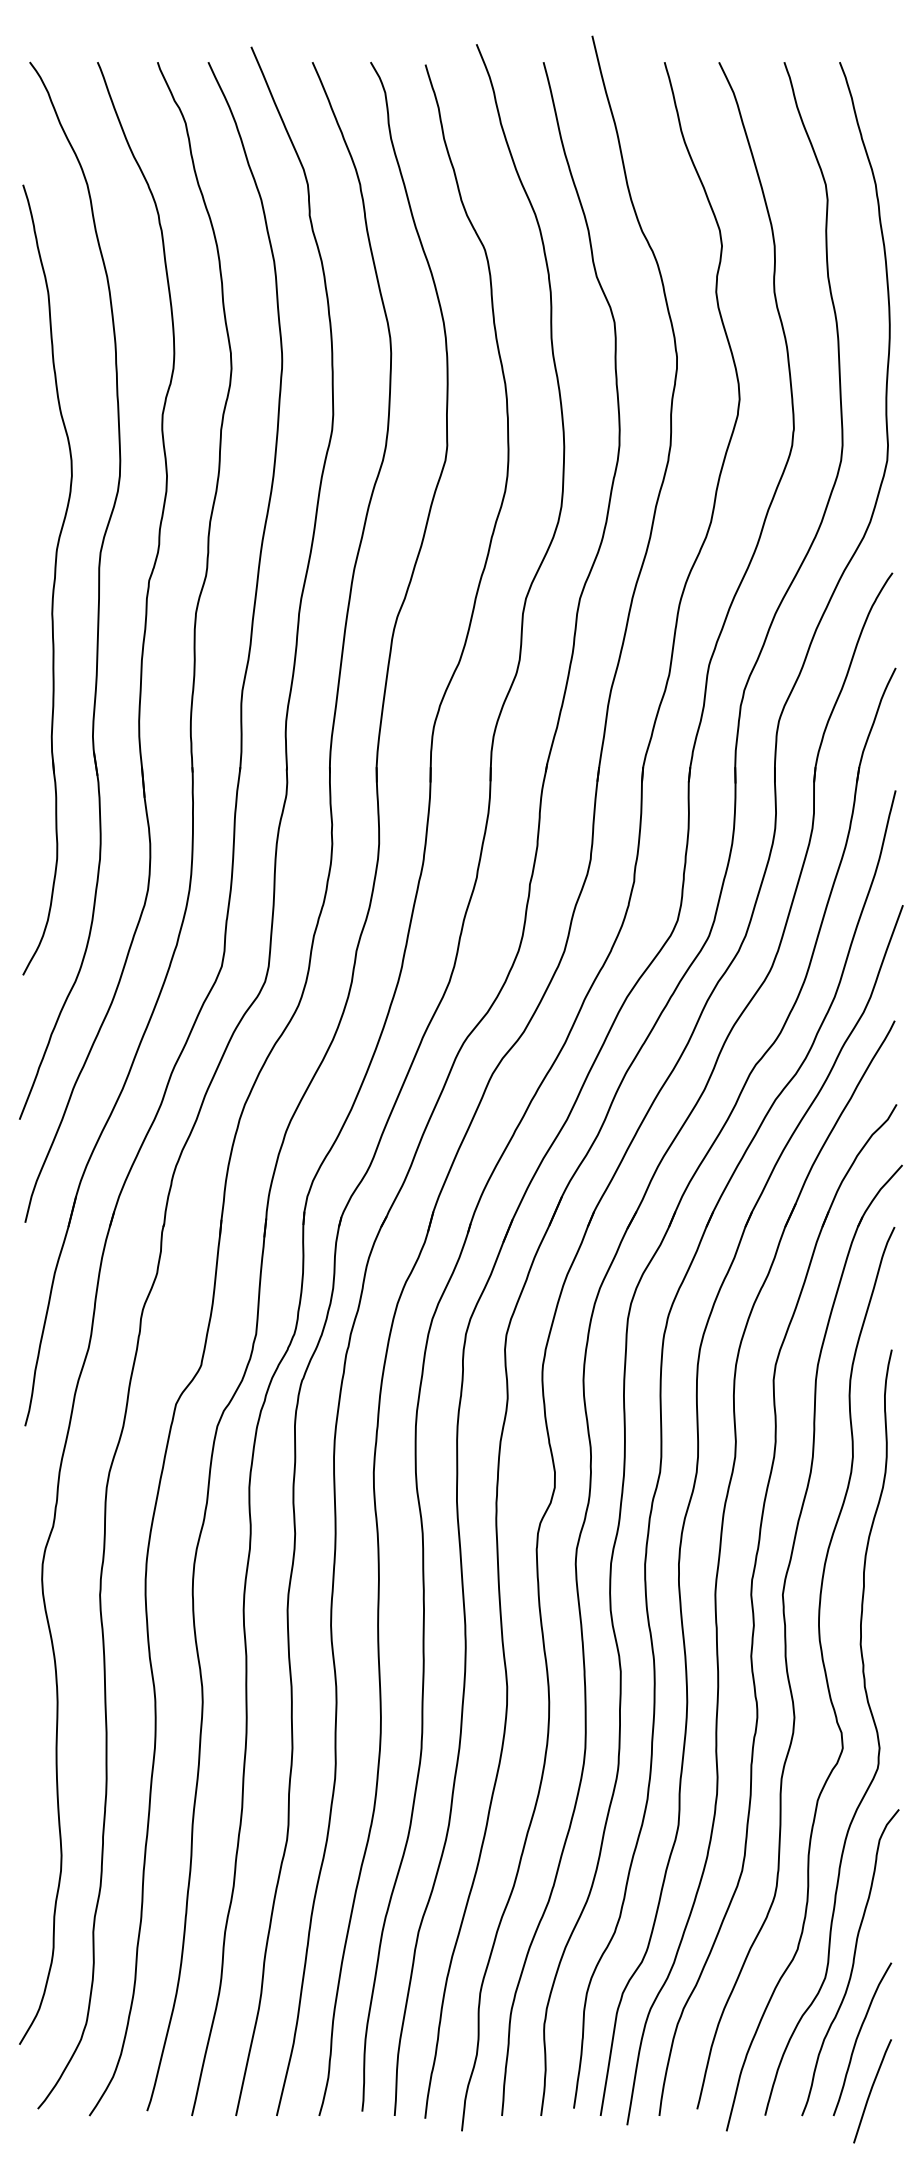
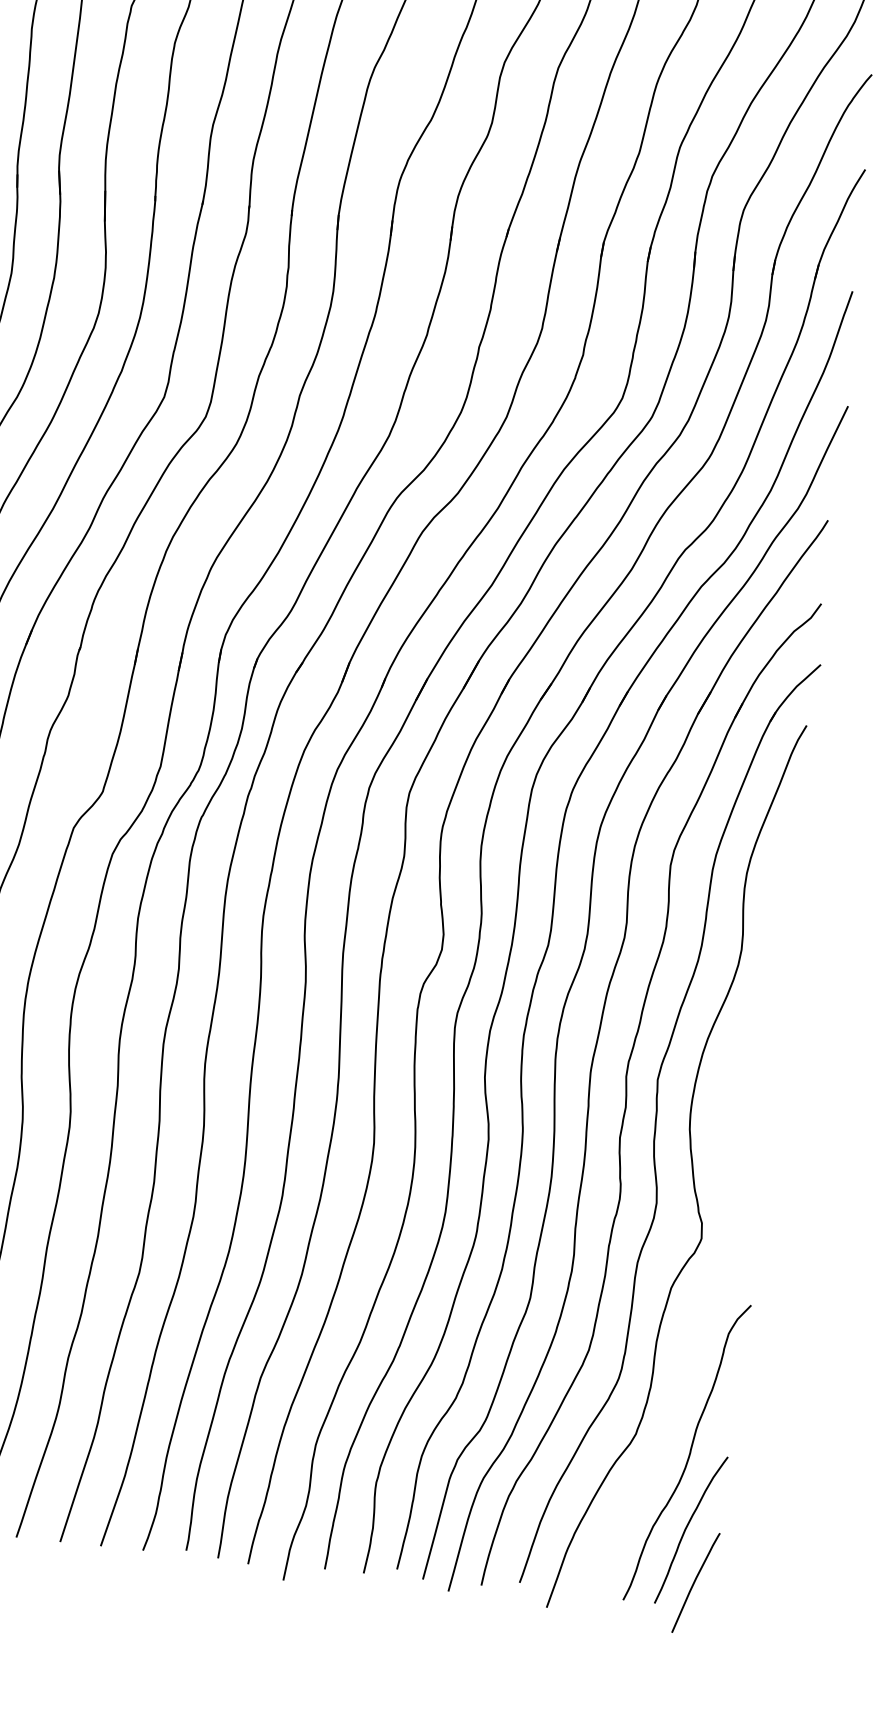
curve: (872, 1720) -> (733, 1214), removed

